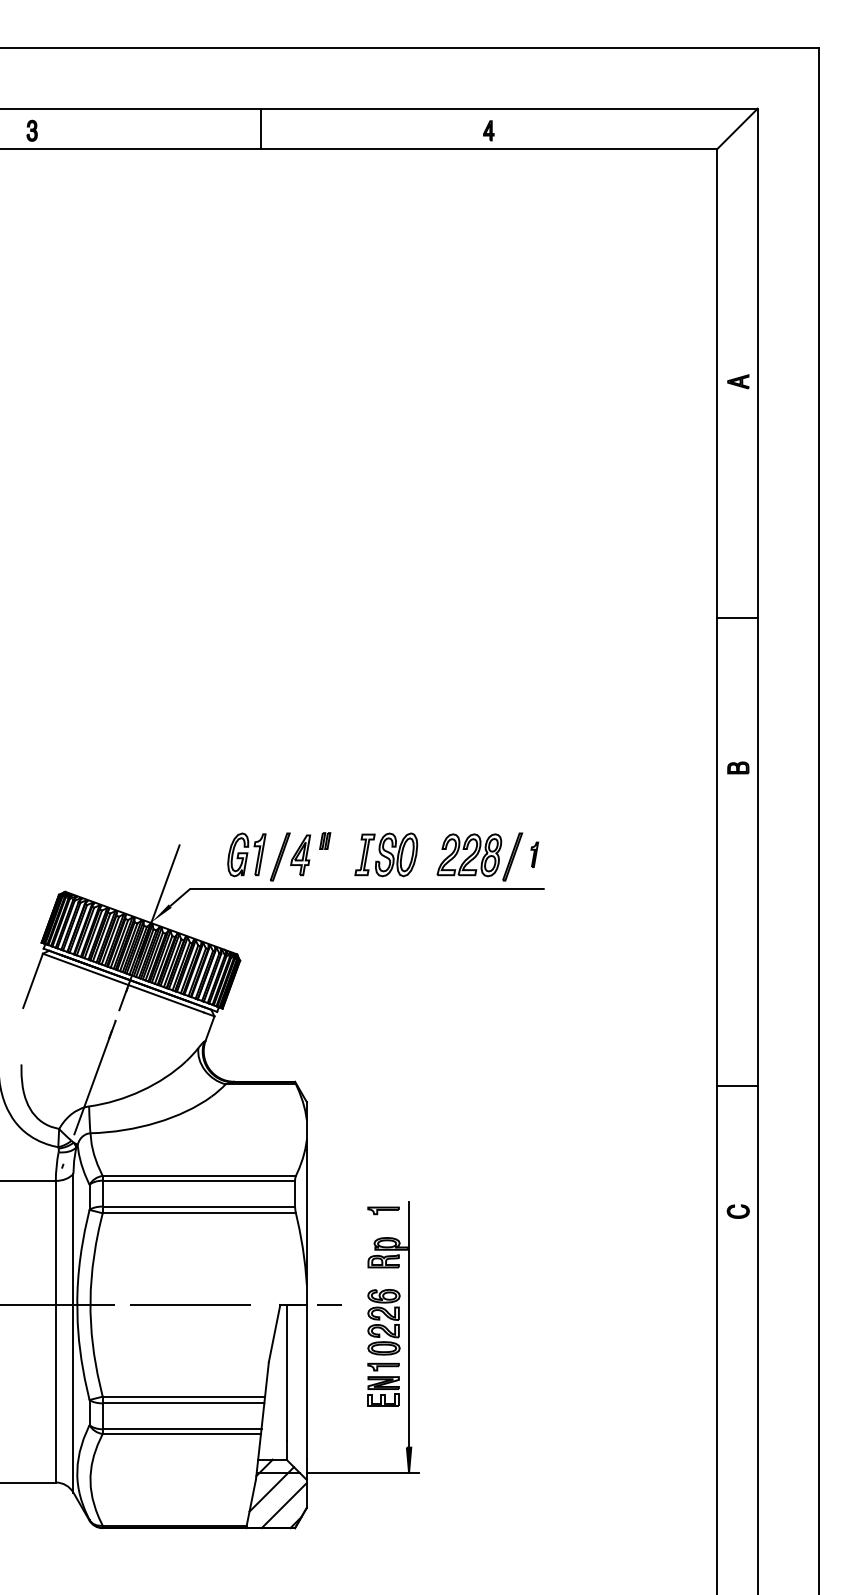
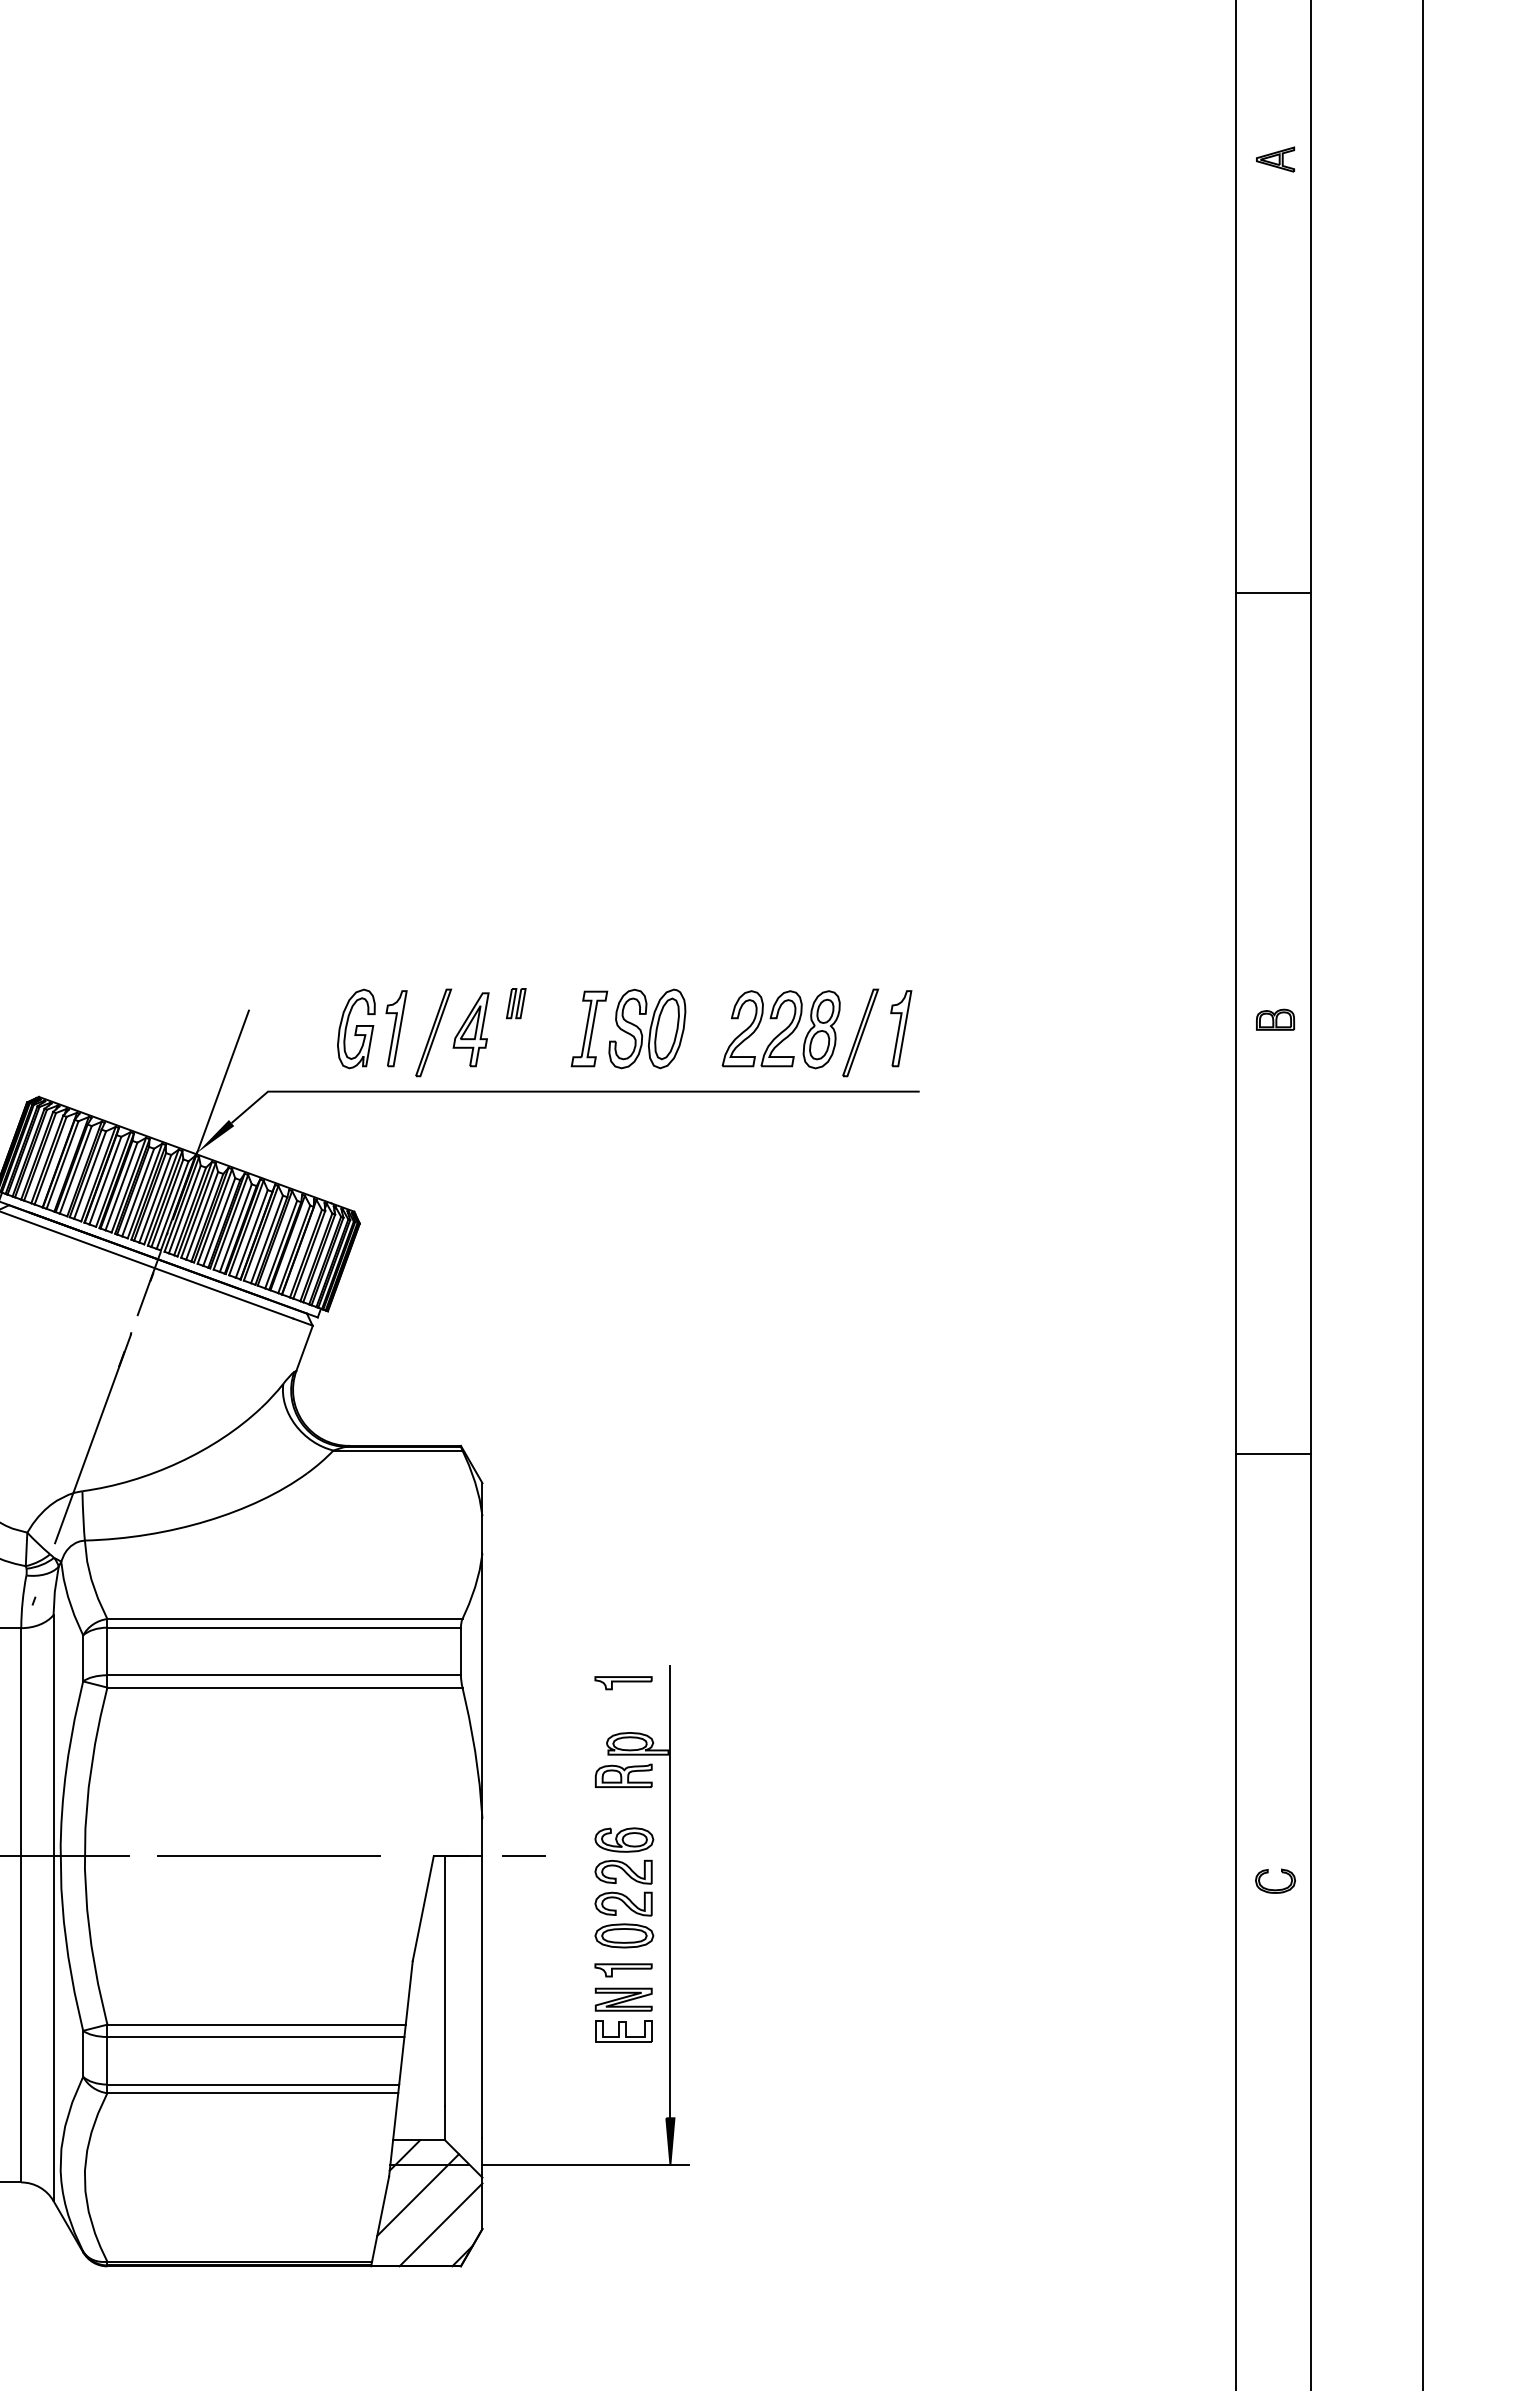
part: (738, 767) -> (1275, 1019), moved
part: (534, 854) -> (900, 1028), size x1.67
part: (737, 1211) -> (1273, 1880), moved

